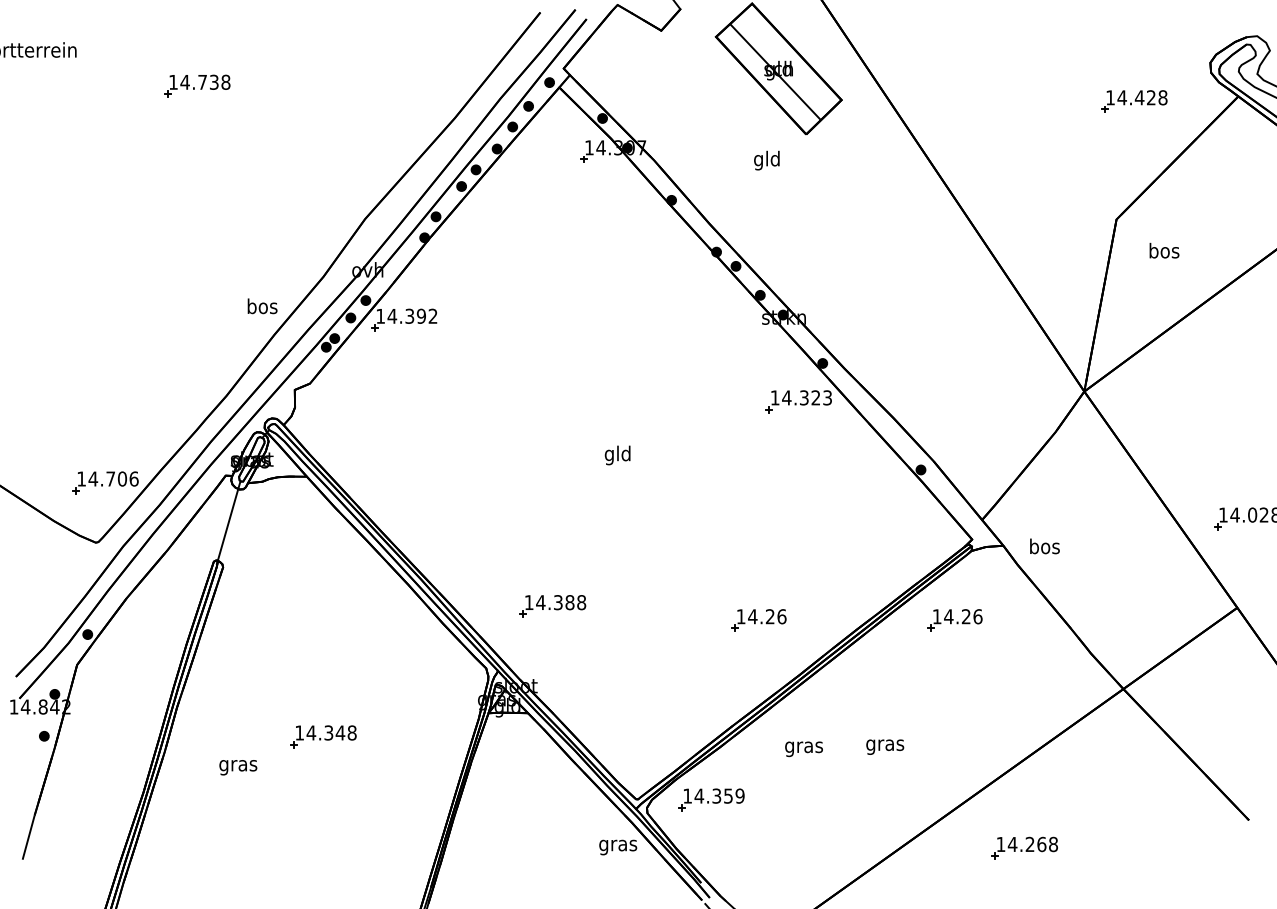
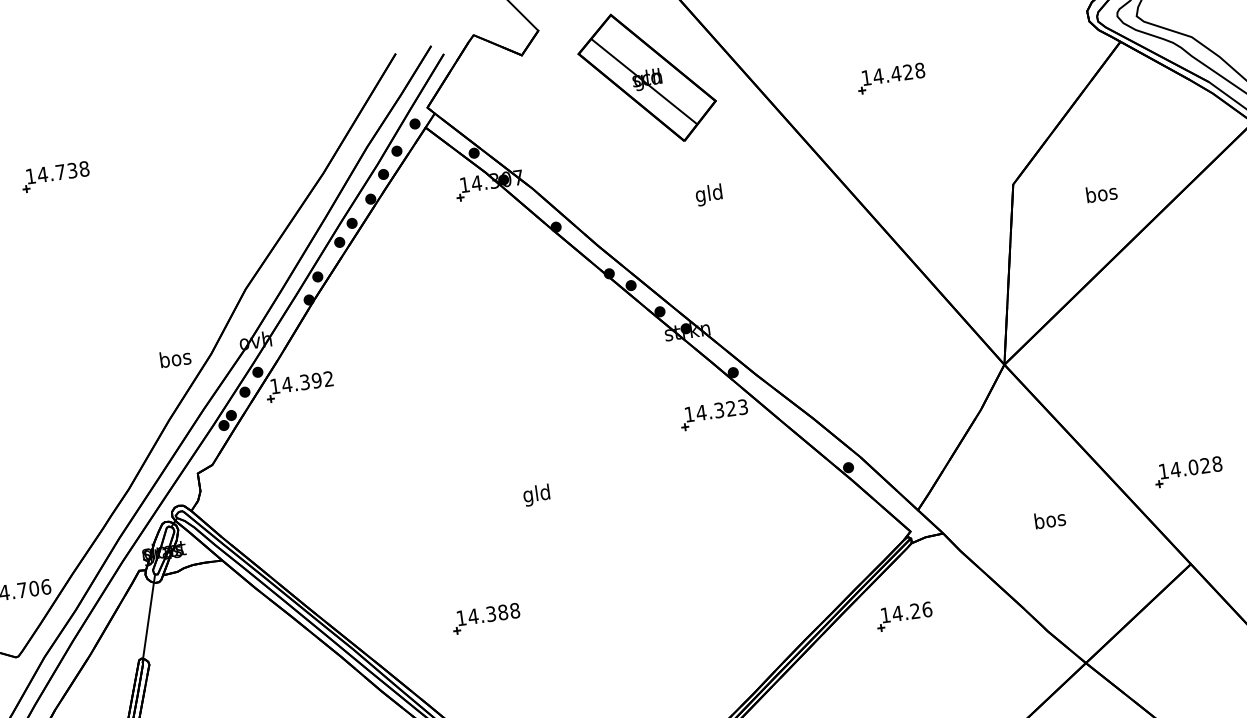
part: (1134, 101) -> (891, 78), moved
text: (766, 160) -> (708, 194), moved
text: (1164, 250) -> (1101, 193), moved
text: (262, 306) -> (175, 358), moved
text: (1044, 546) -> (1049, 519), moved
part: (552, 606) -> (485, 618), moved
part: (758, 620) -> (703, 644), removed

